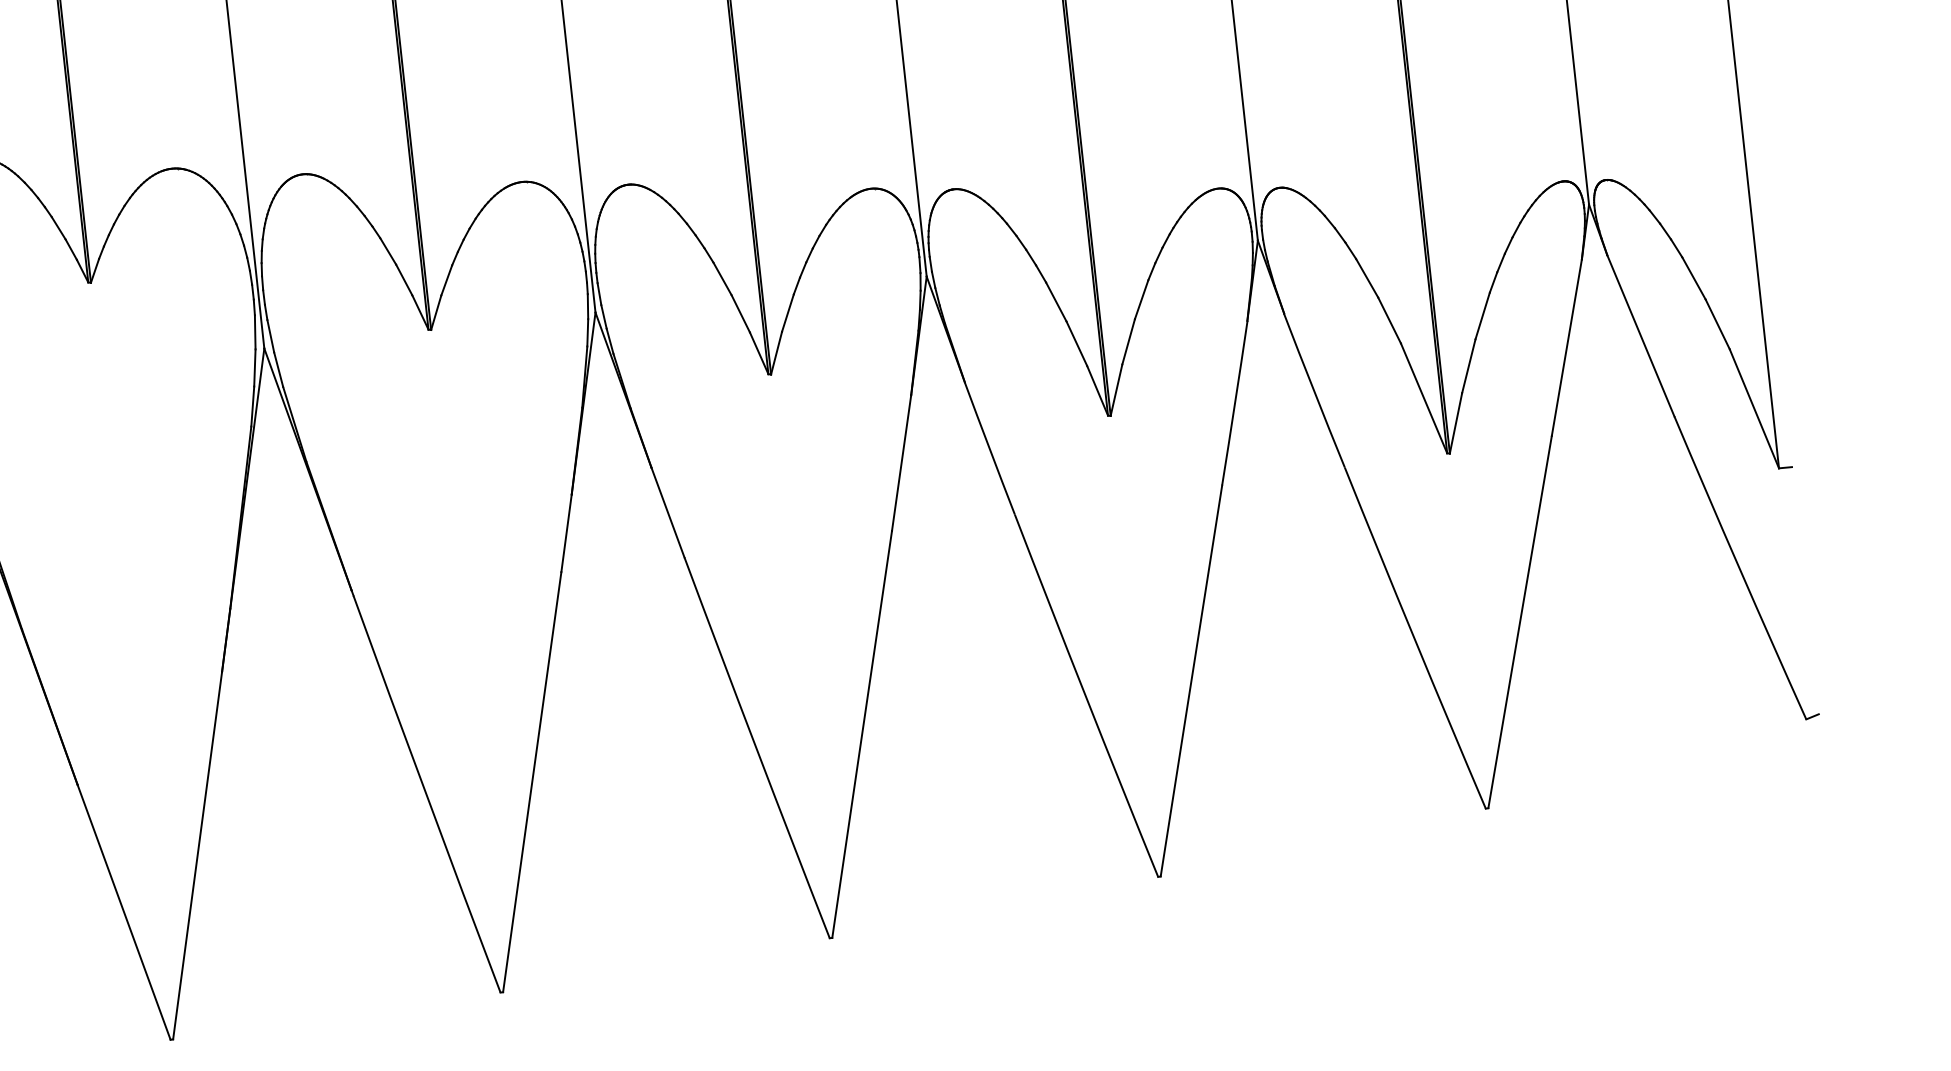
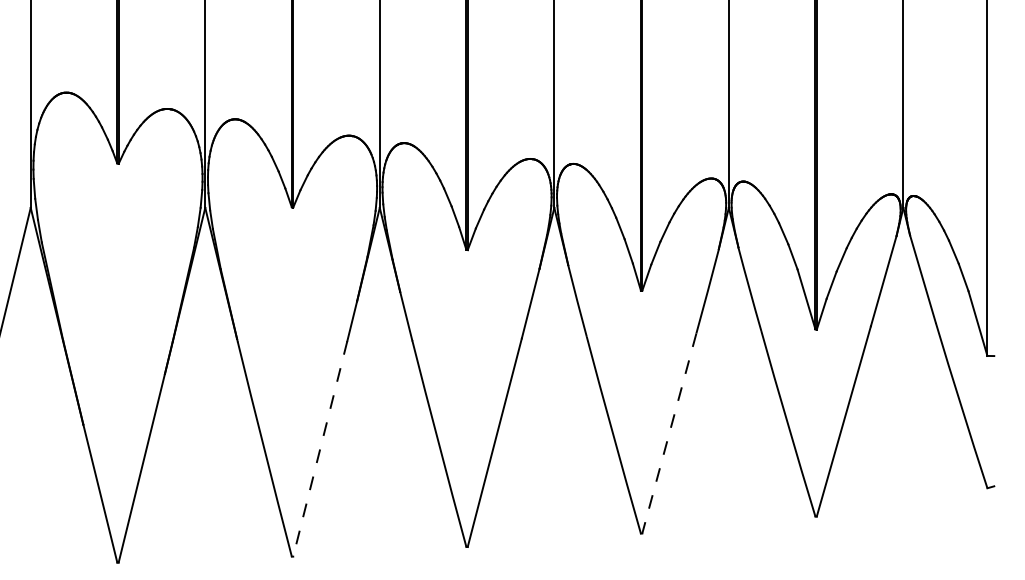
line: (1191, 681) -> (669, 433), solid -> dashed
line: (532, 783) -> (320, 449), solid -> dashed

